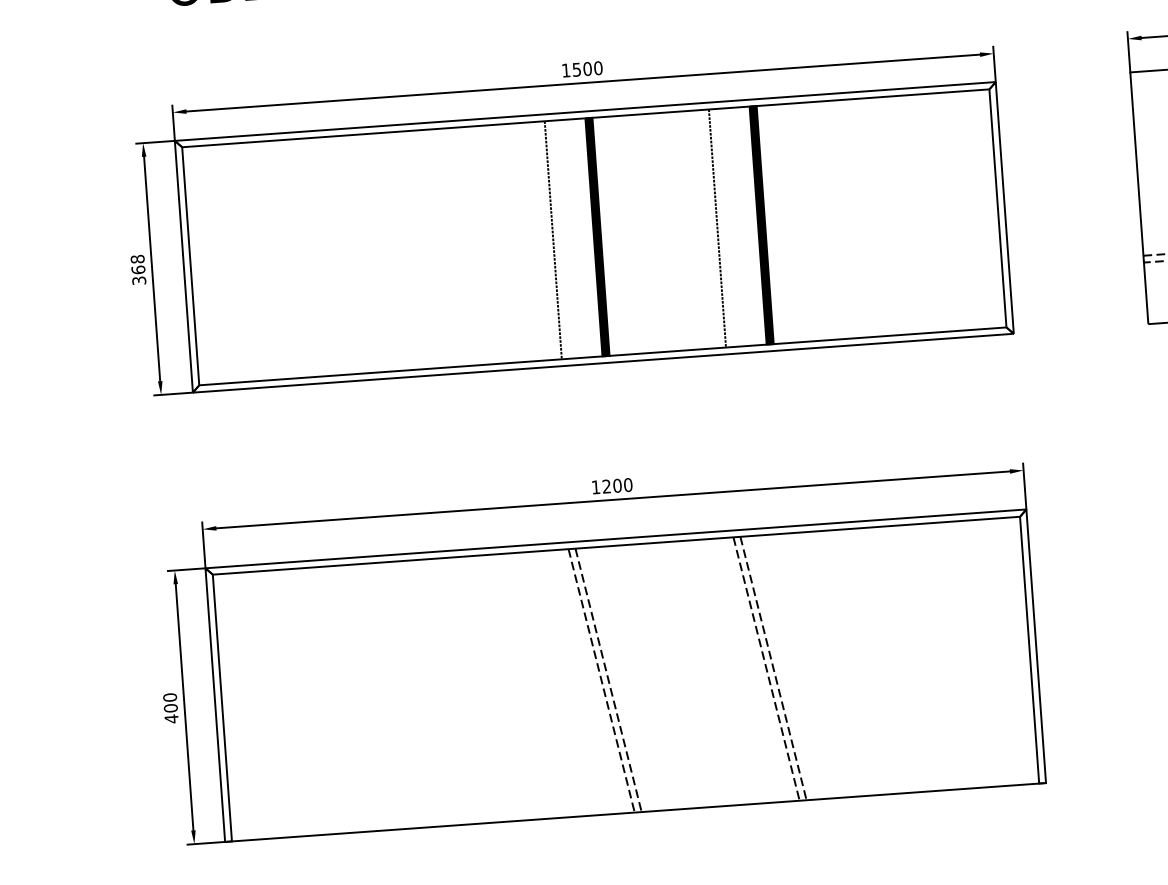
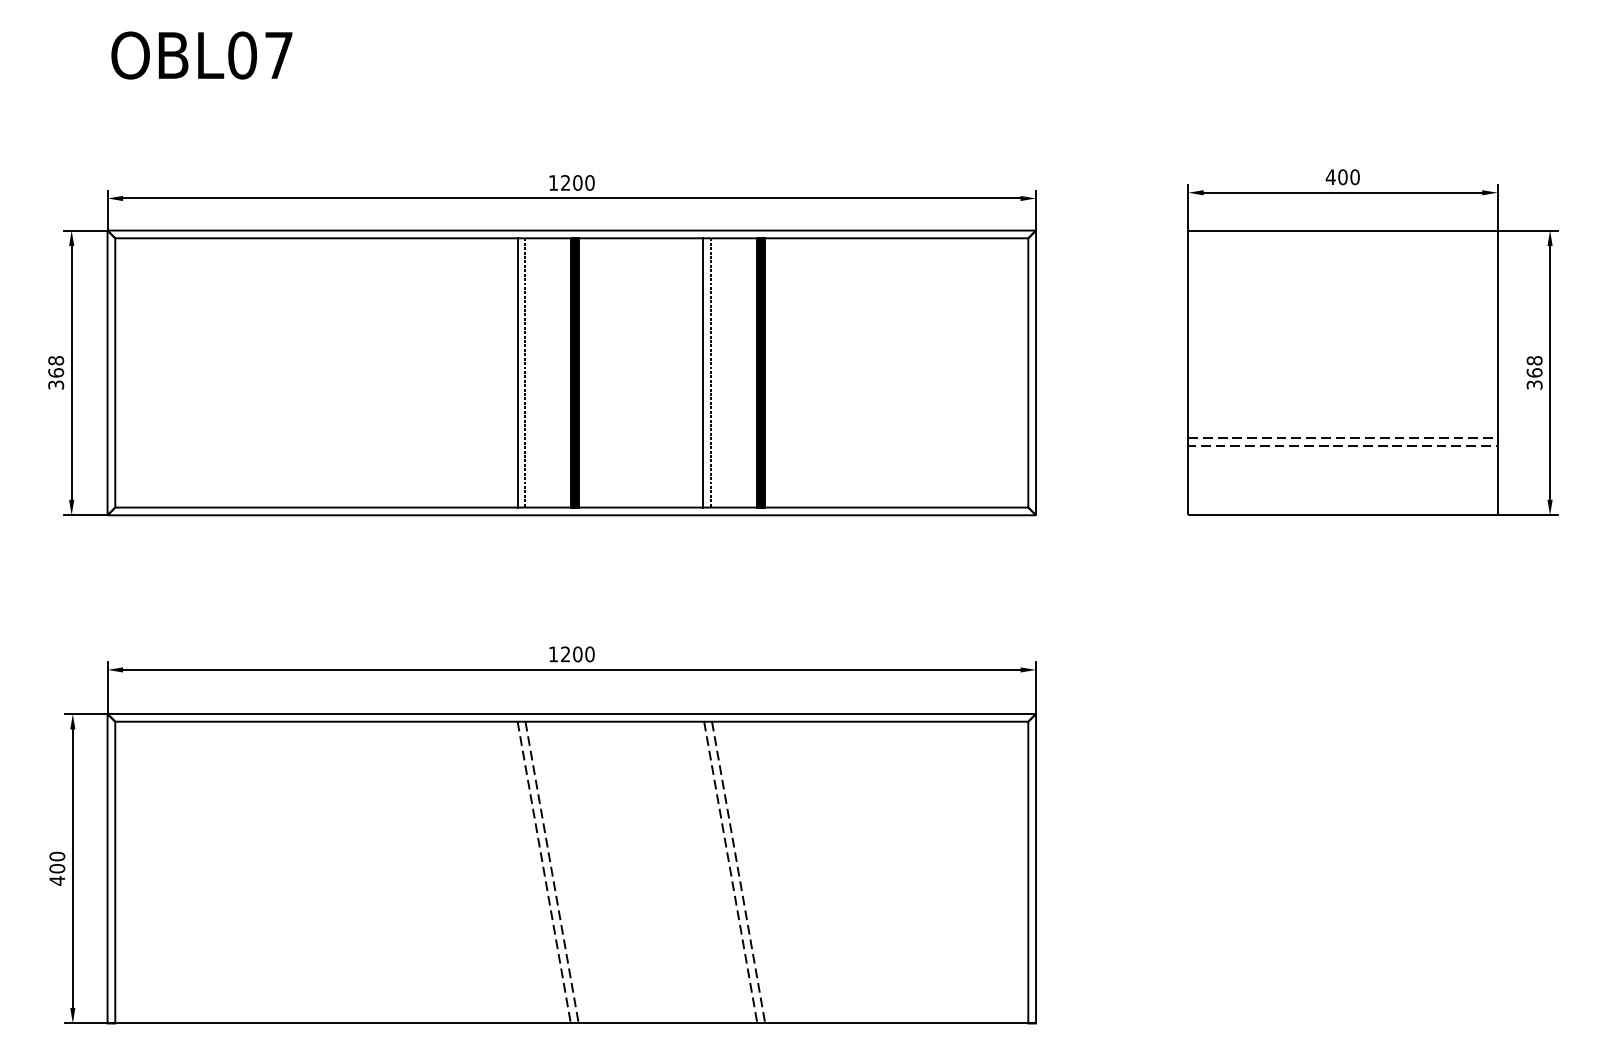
text: (576, 69) -> (565, 182), 1500 -> 1200
line: (710, 228) -> (703, 372), added
line: (546, 240) -> (517, 372), added

